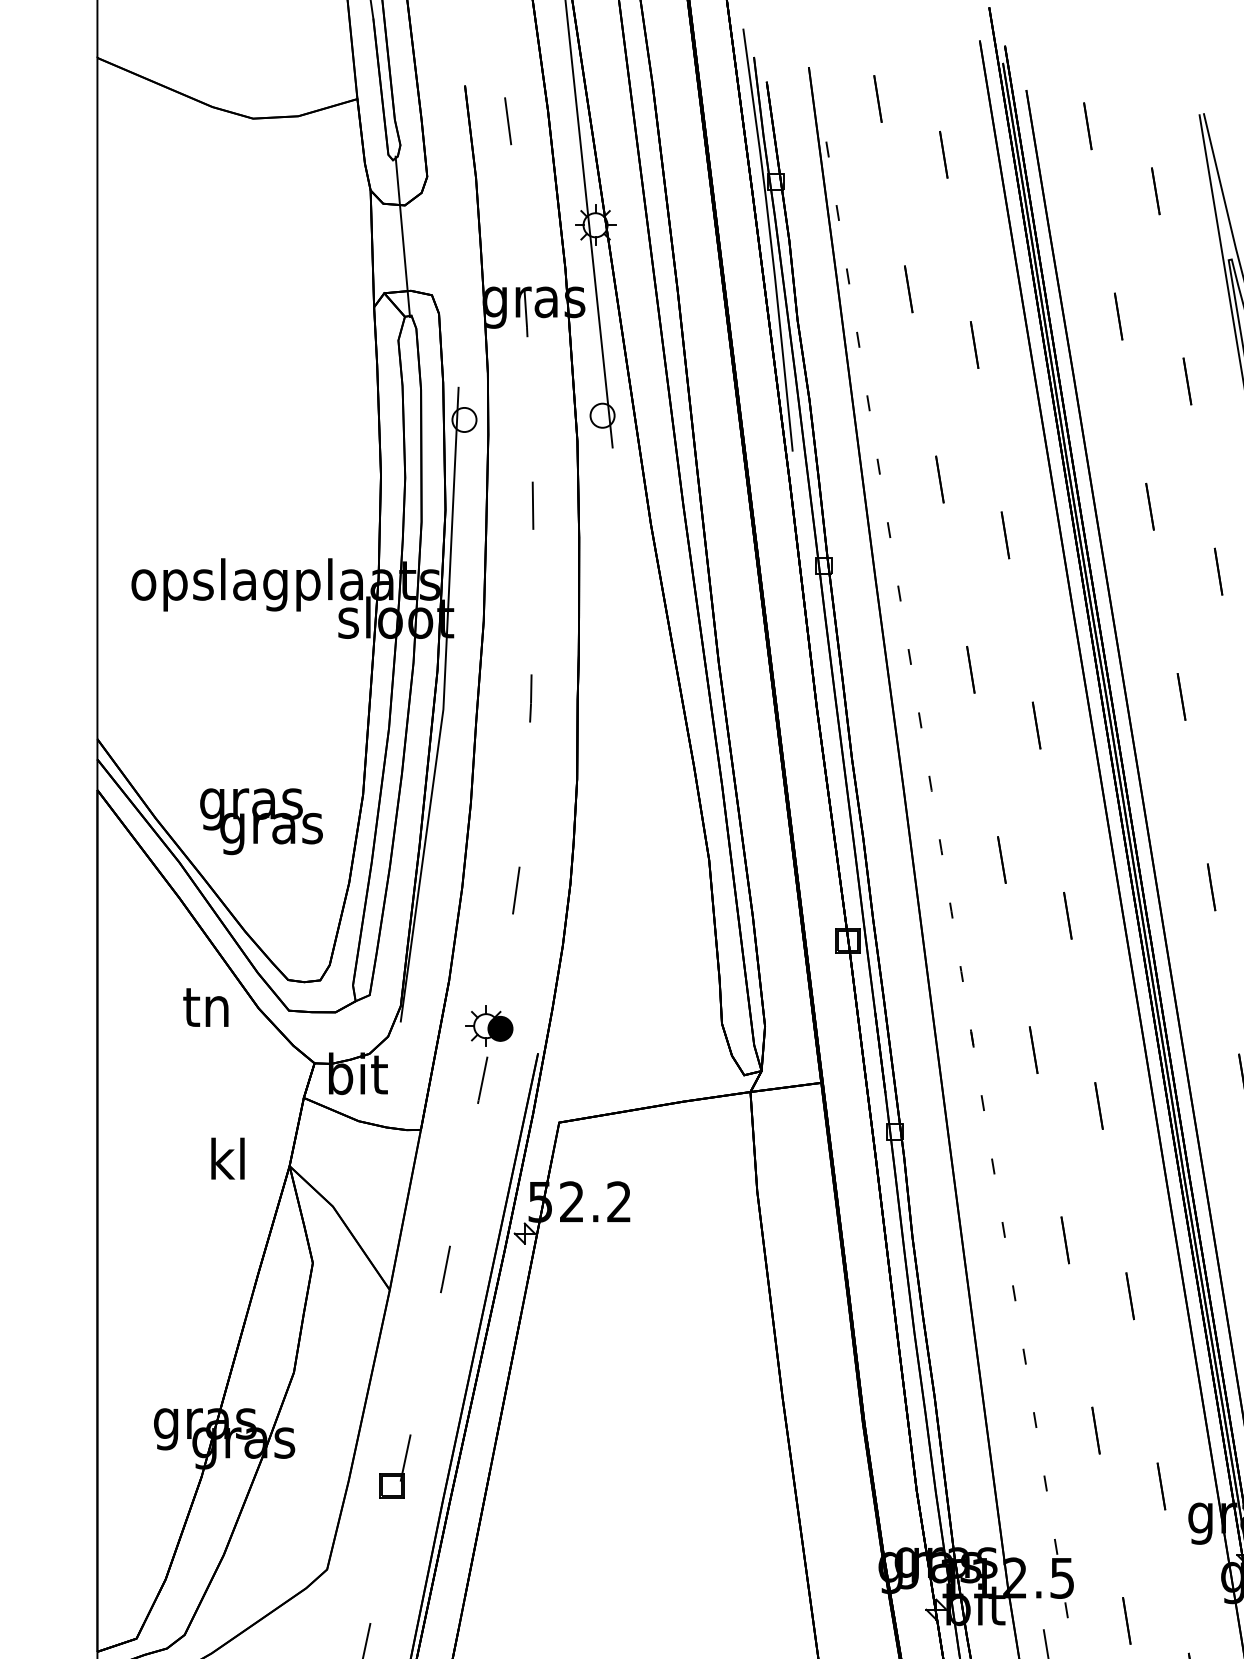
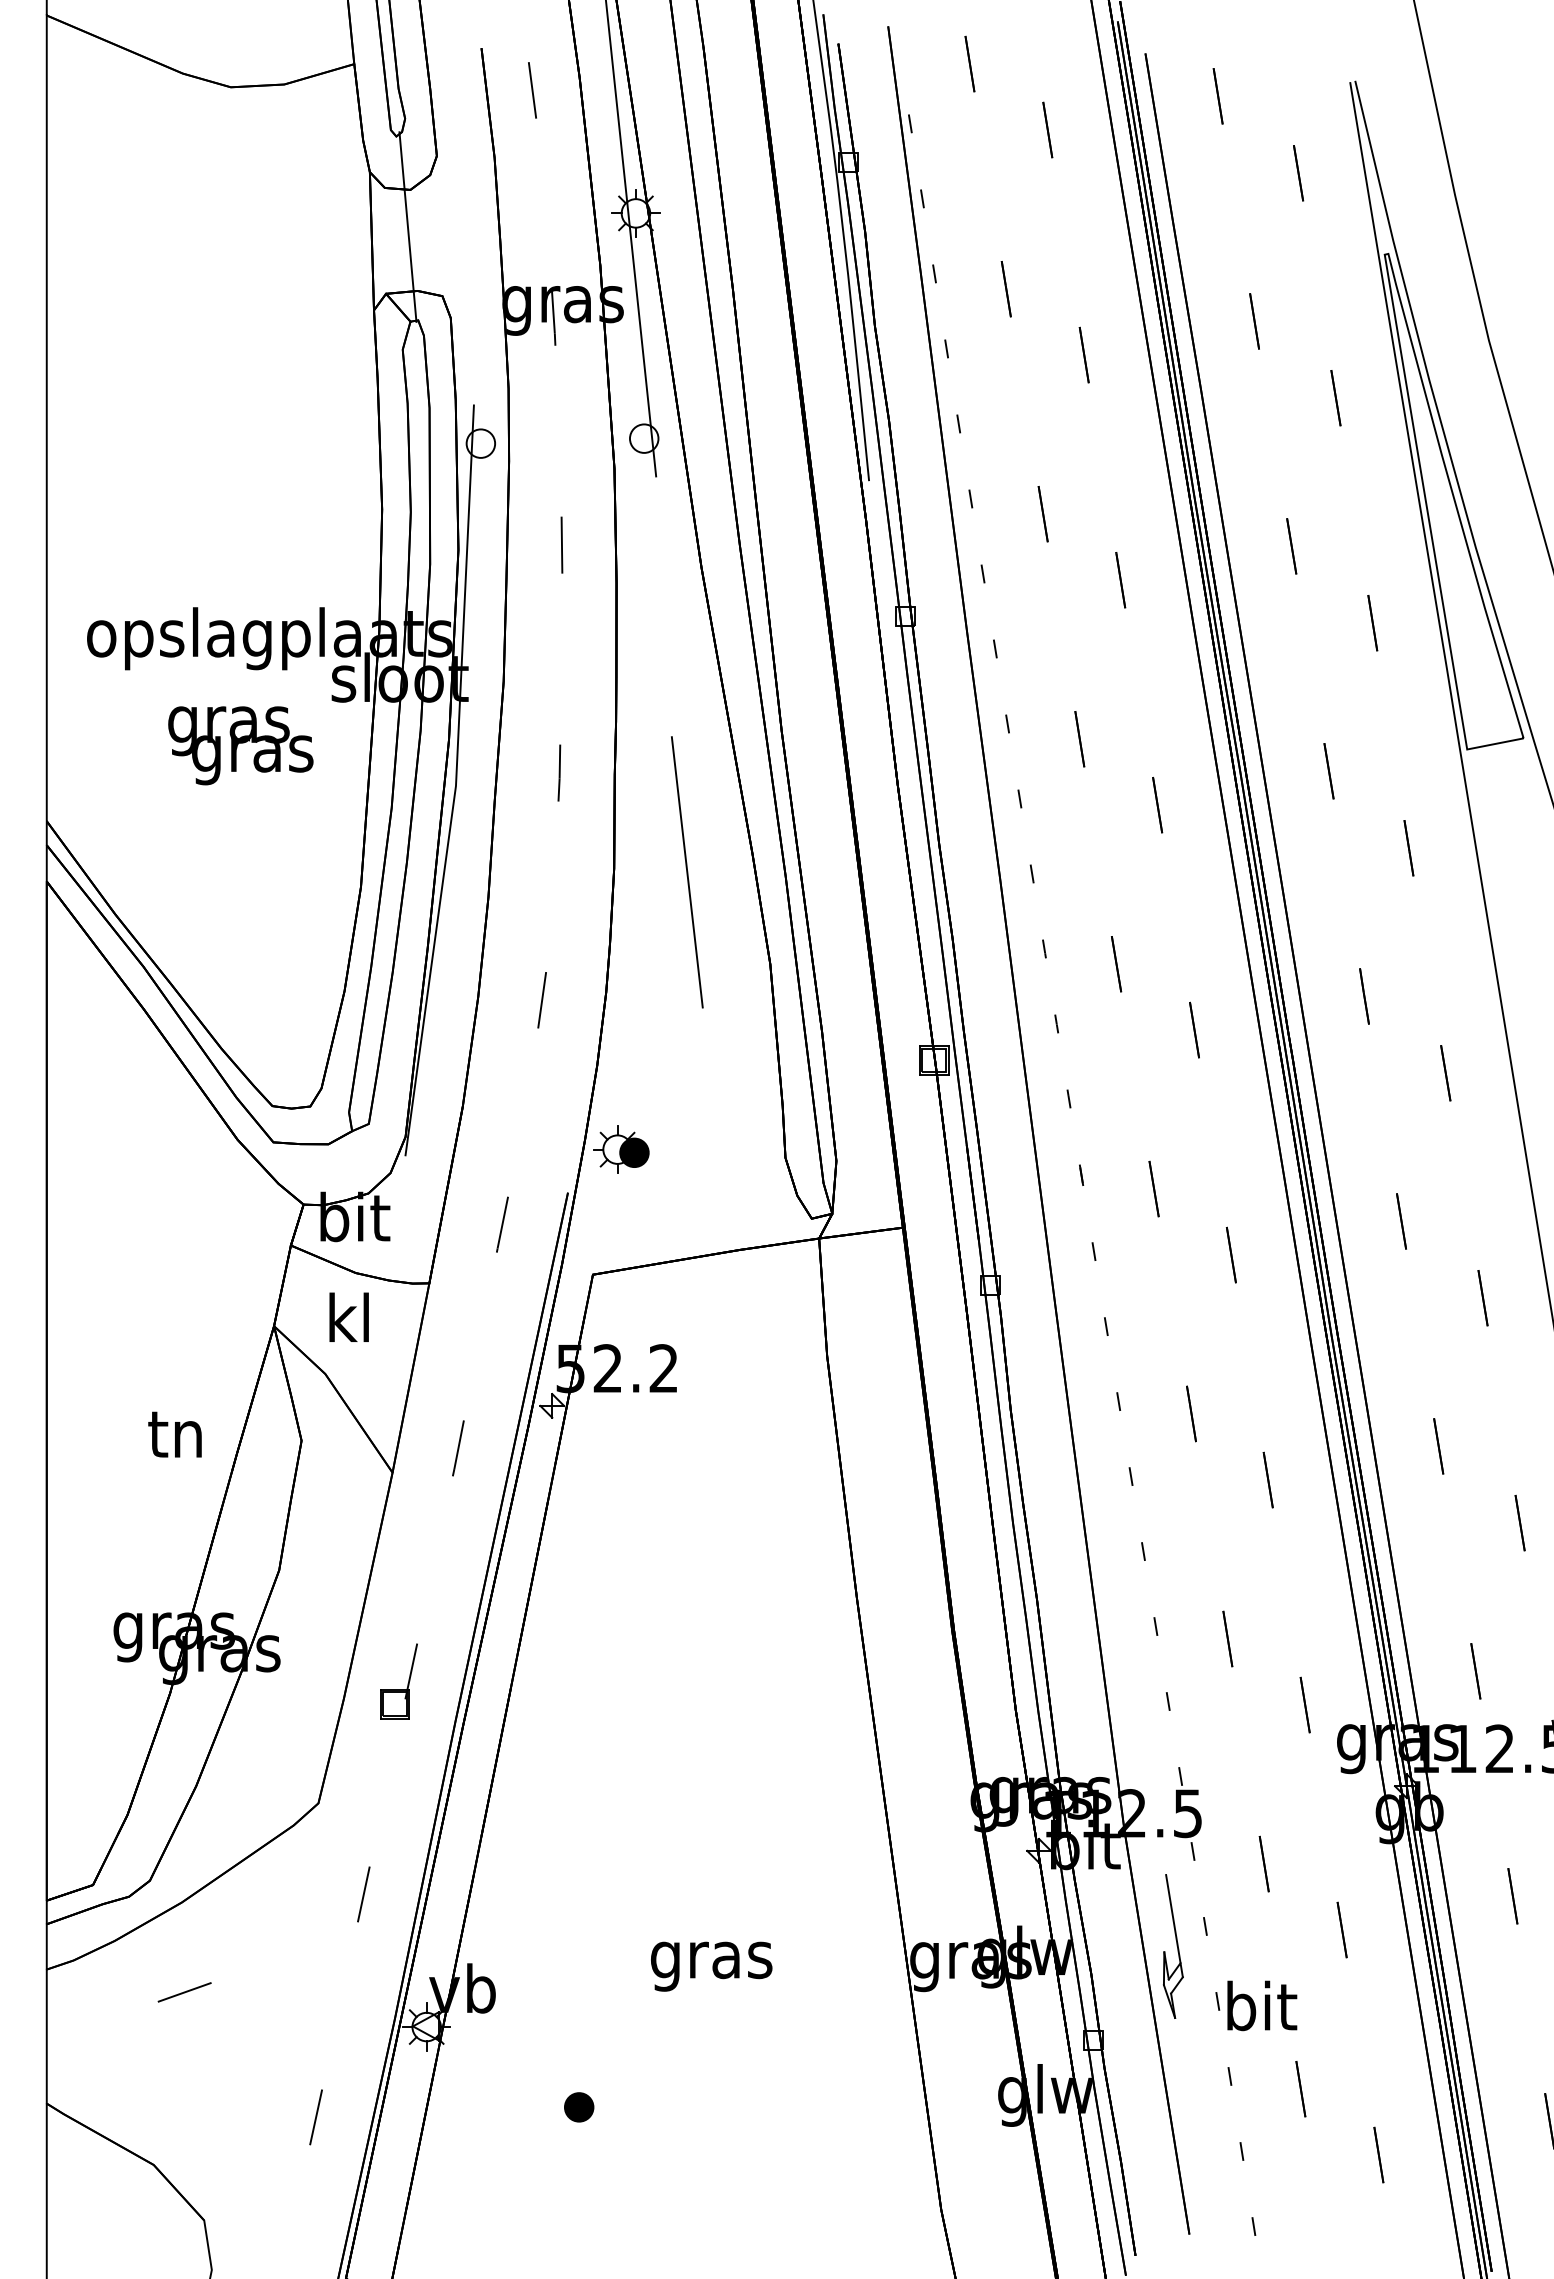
line: (638, 782) -> (686, 872), added
text: (261, 821) -> (240, 745), moved
text: (205, 1007) -> (174, 1434), moved
part: (489, 1026) -> (621, 1149), moved
text: (227, 1157) -> (348, 1316), moved

